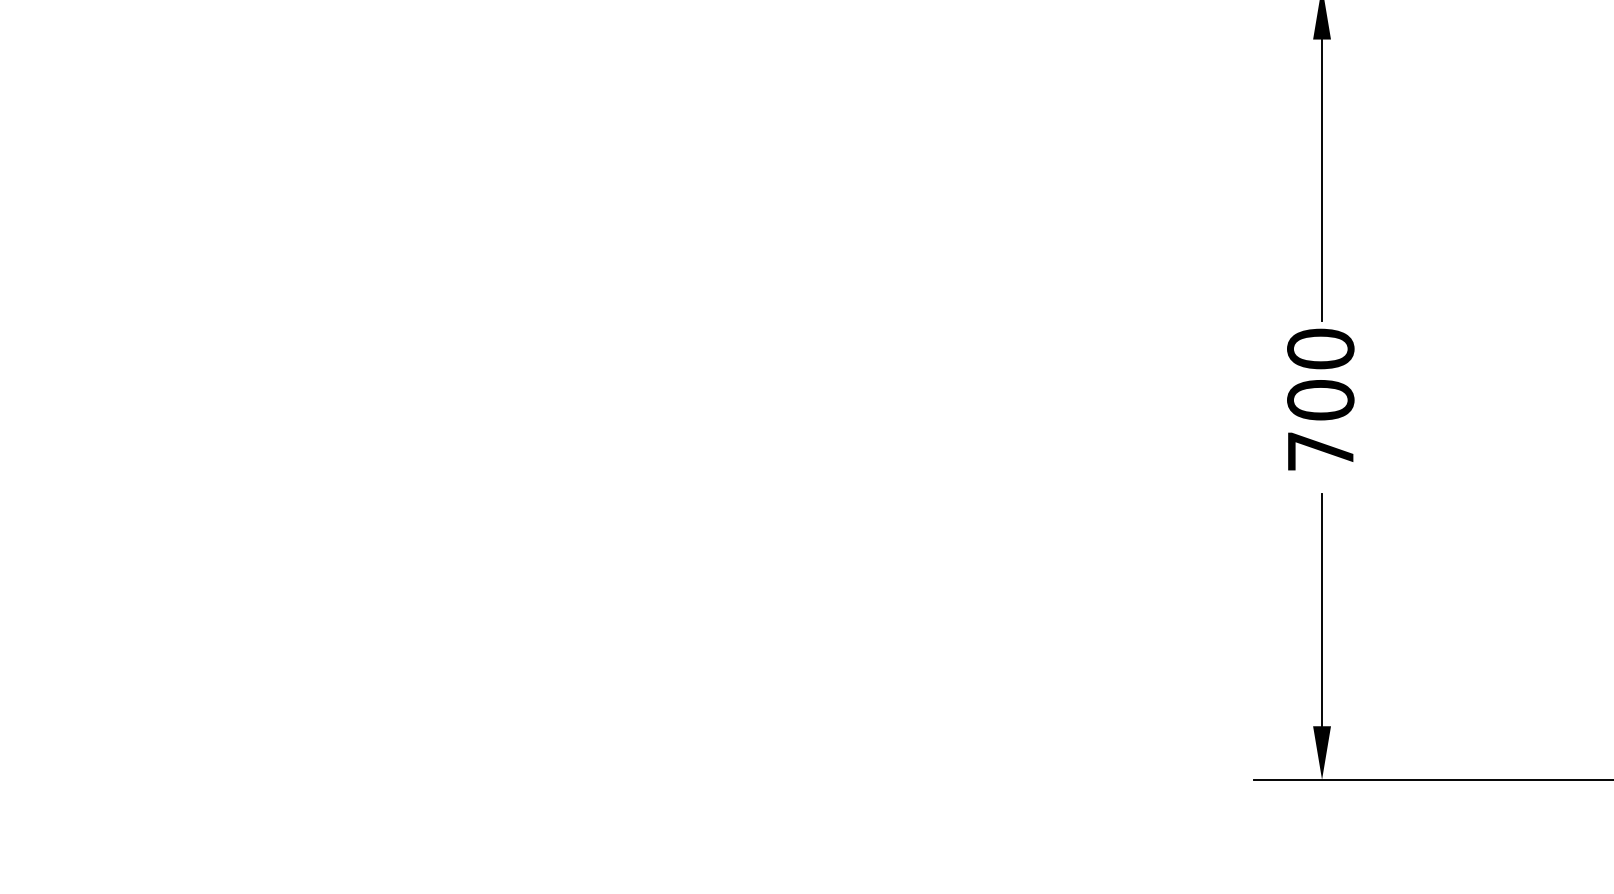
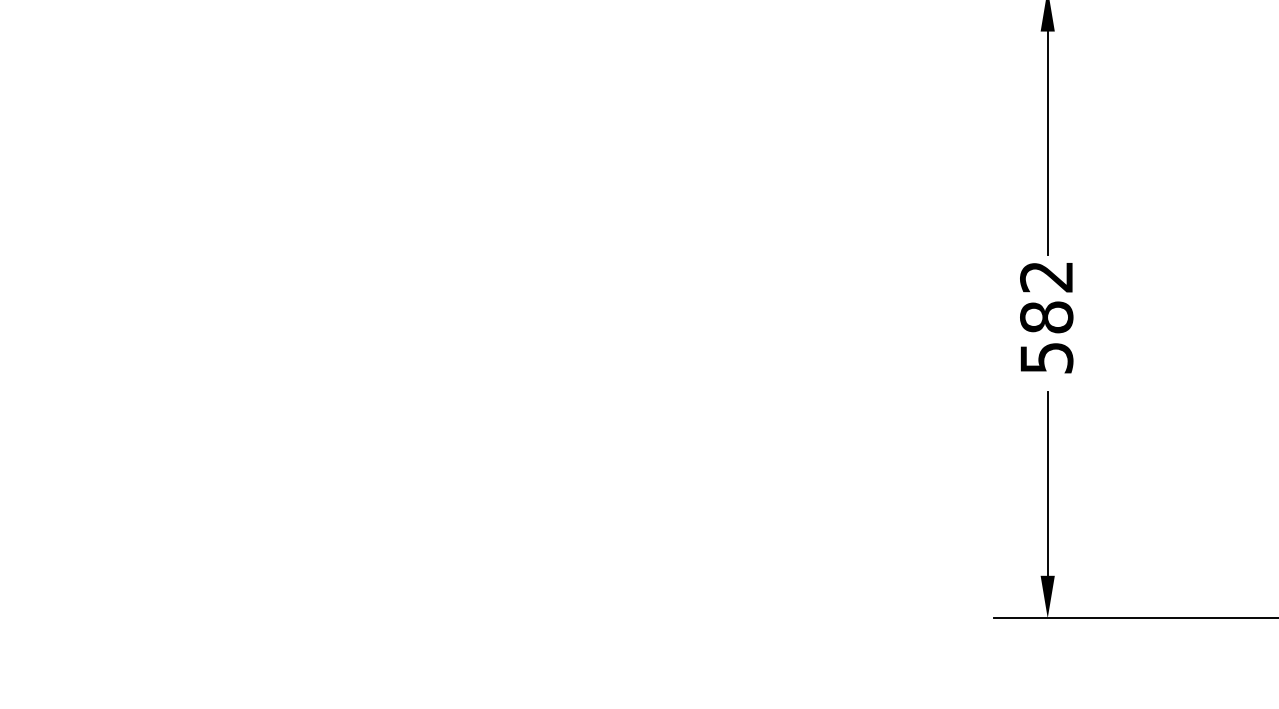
text: (1320, 399) -> (1046, 316), 700 -> 582

